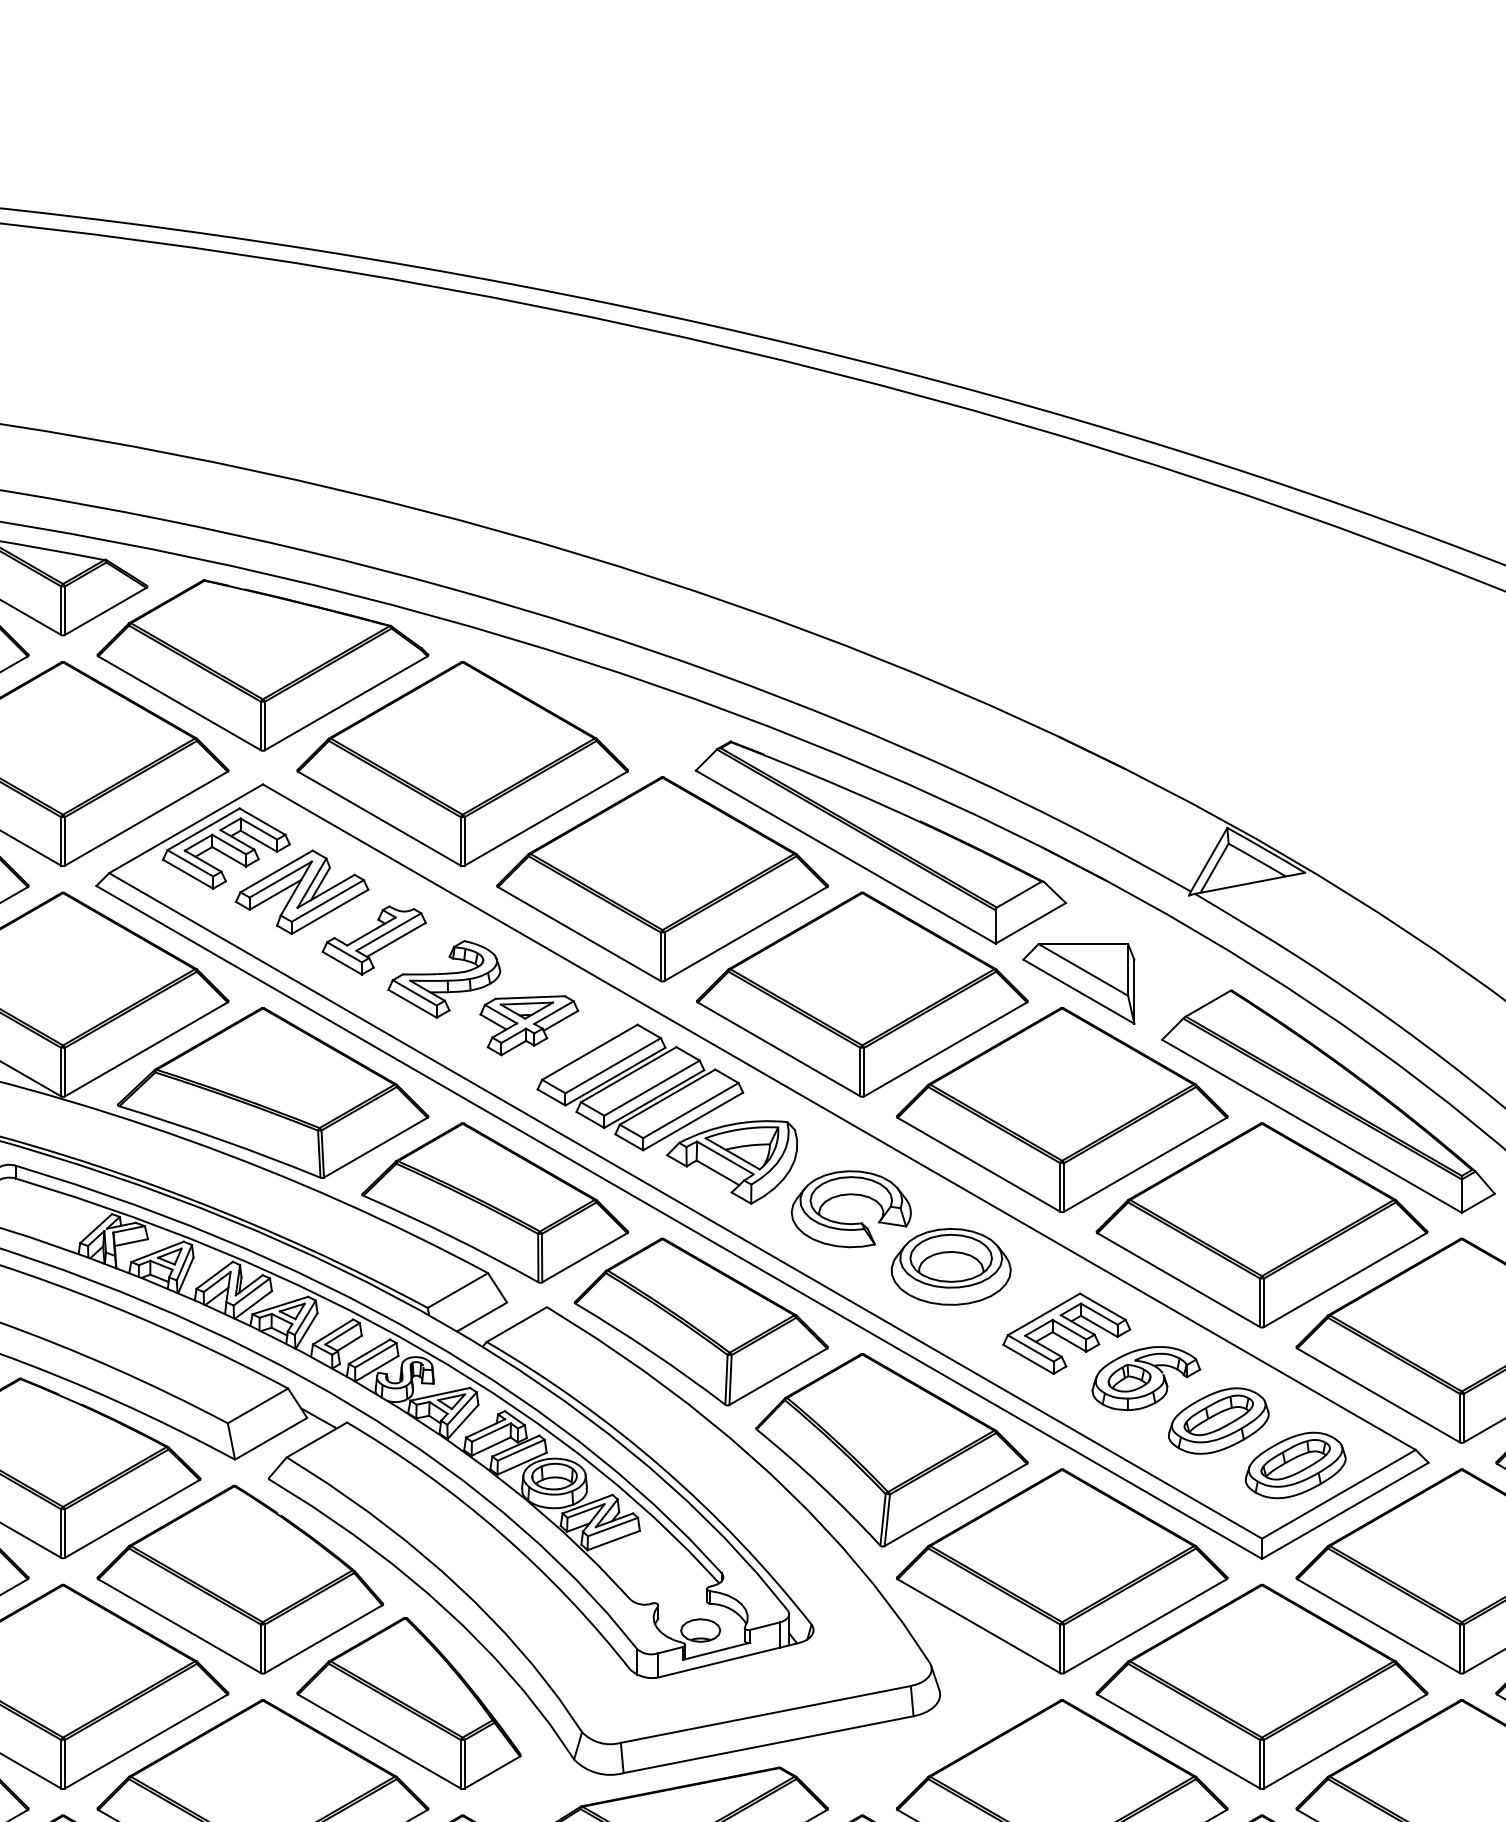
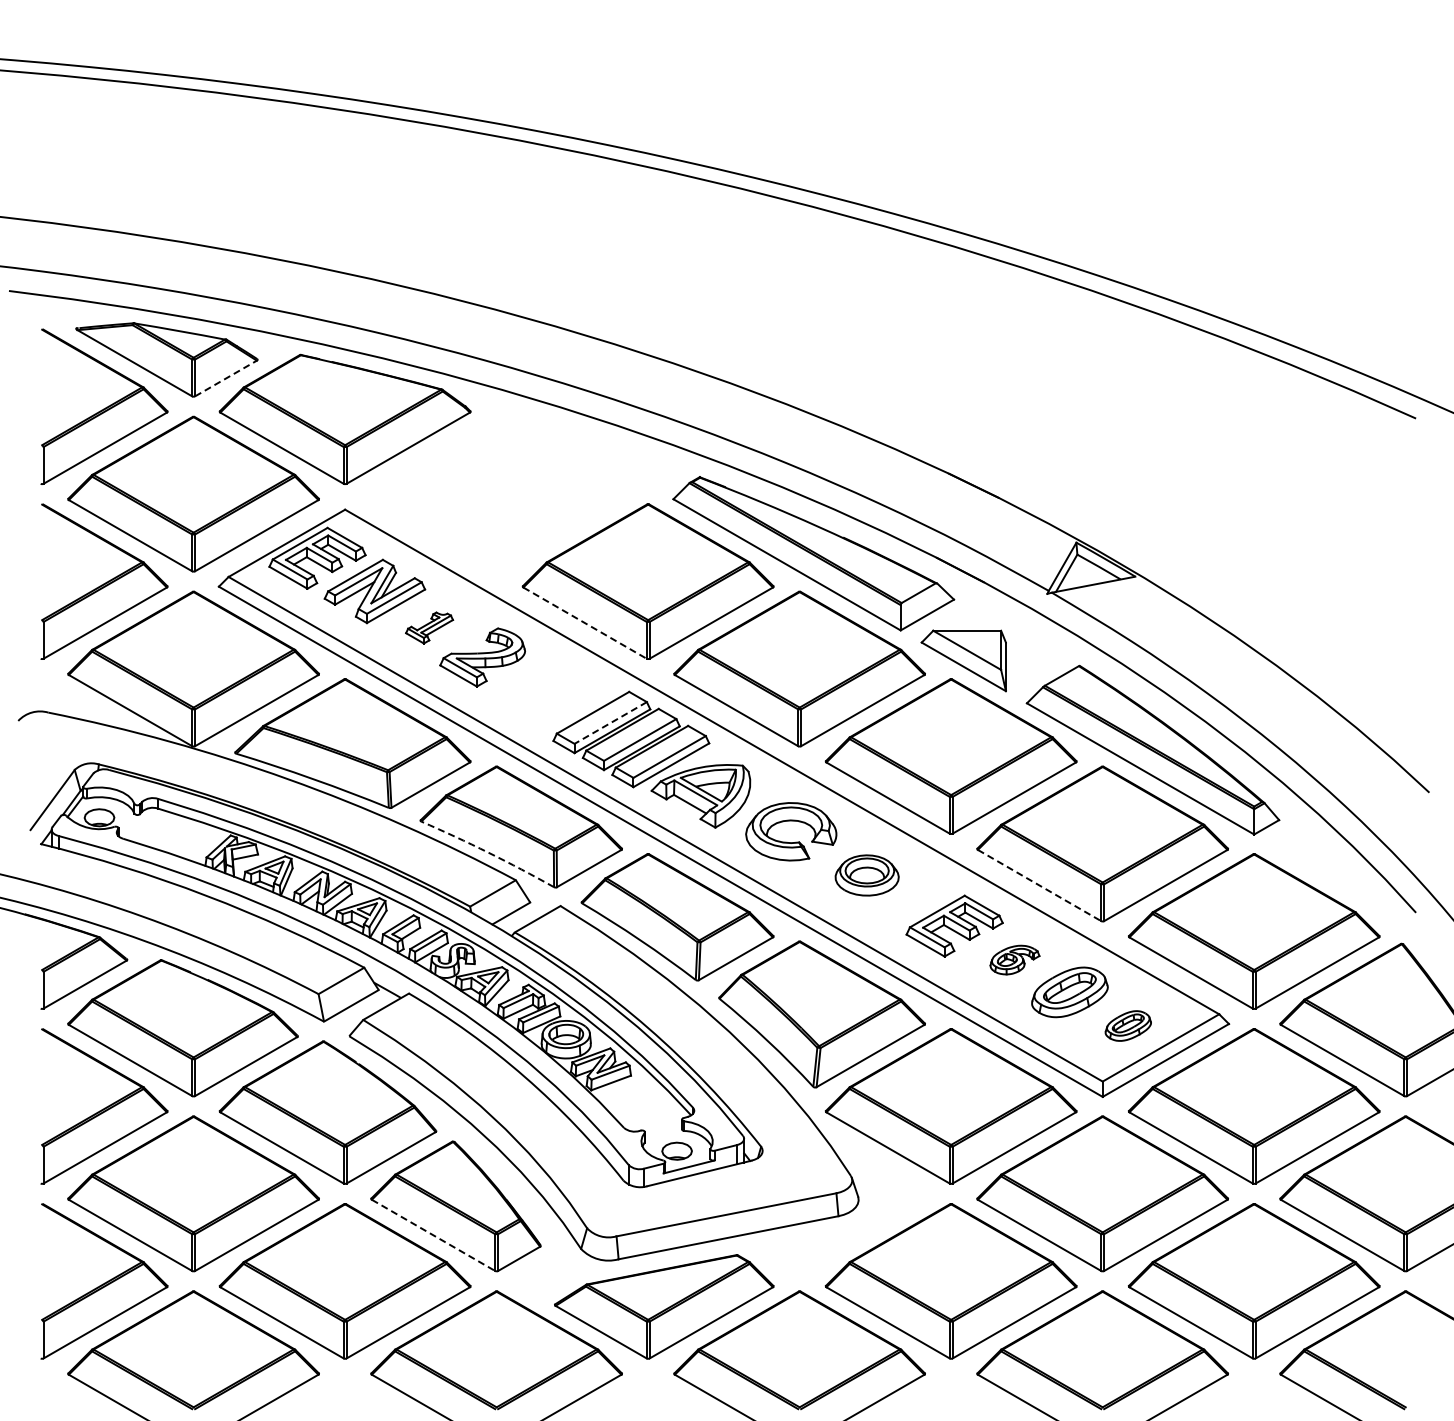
line: (106, 611) -> (226, 378), solid -> dashed
part: (462, 763) -> (496, 493), removed
line: (579, 934) -> (585, 623), solid -> dashed
part: (374, 939) -> (429, 627), size x0.6
part: (529, 1025) -> (547, 692), removed
line: (612, 1065) -> (610, 722), solid -> dashed
arc: (451, 1236) -> (488, 852), solid -> dashed
part: (951, 1266) -> (867, 875), size x0.7
line: (1179, 1280) -> (1040, 885), solid -> dashed
part: (1145, 1377) -> (1014, 959), size x0.6
part: (1296, 1464) -> (1128, 1025), size x0.6
line: (379, 1741) -> (433, 1235), solid -> dashed

